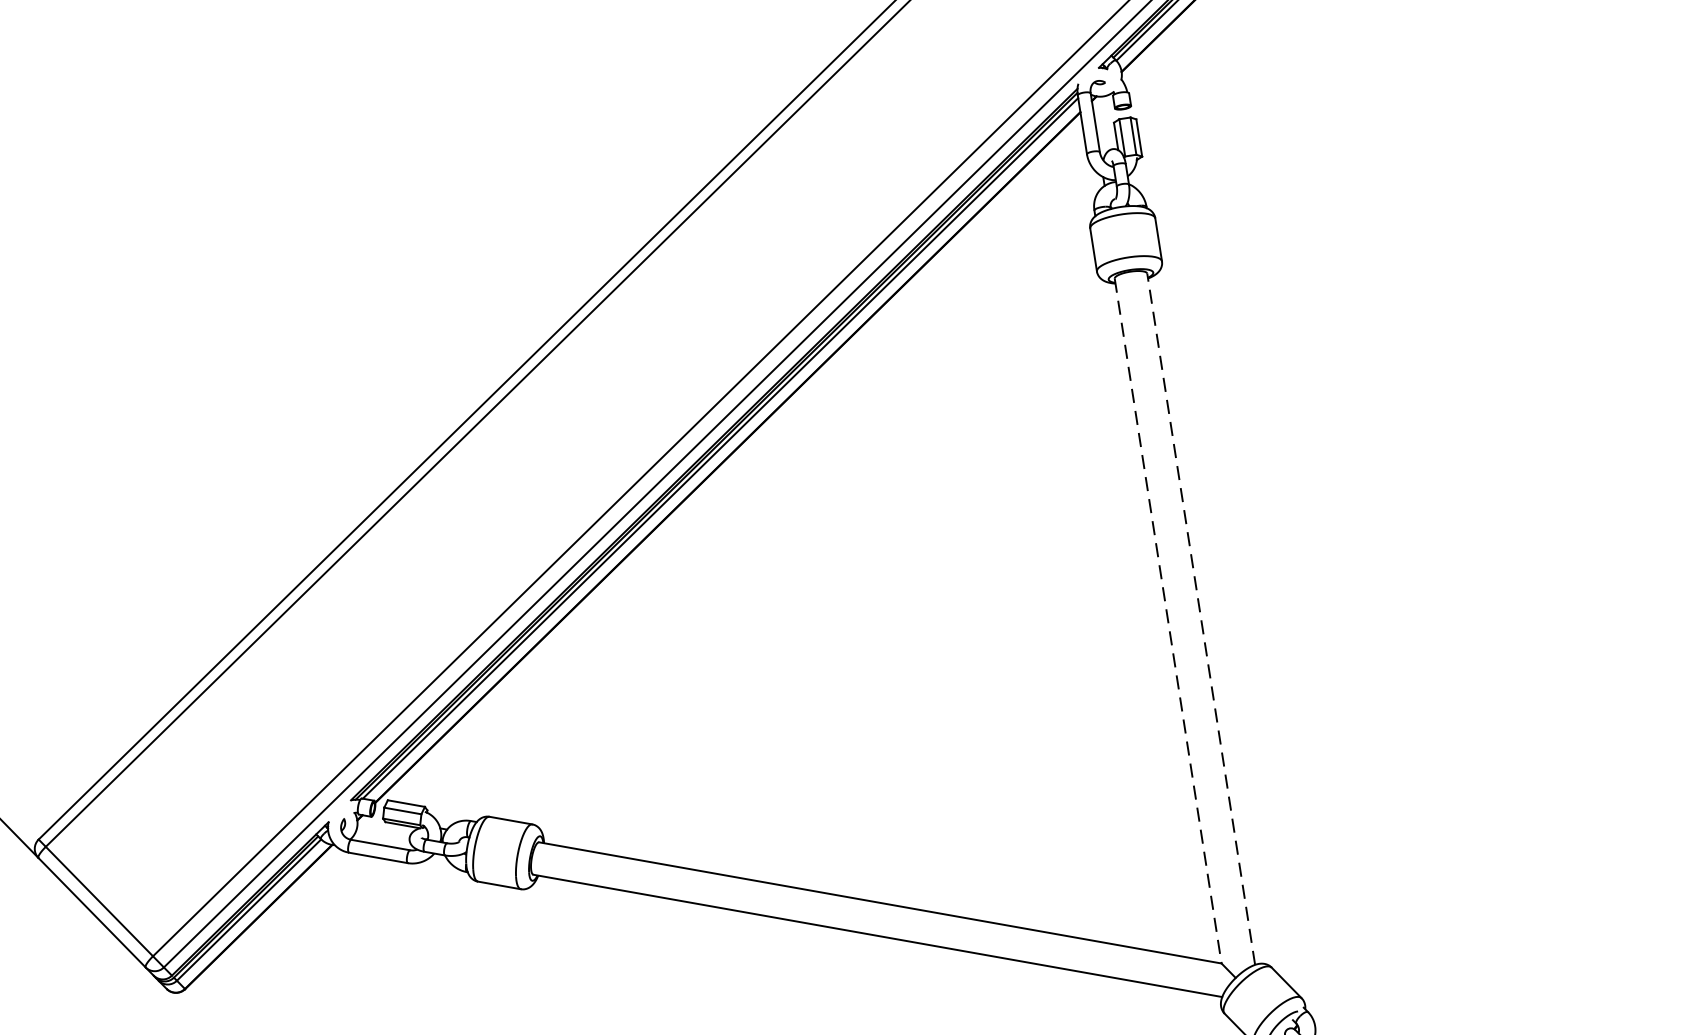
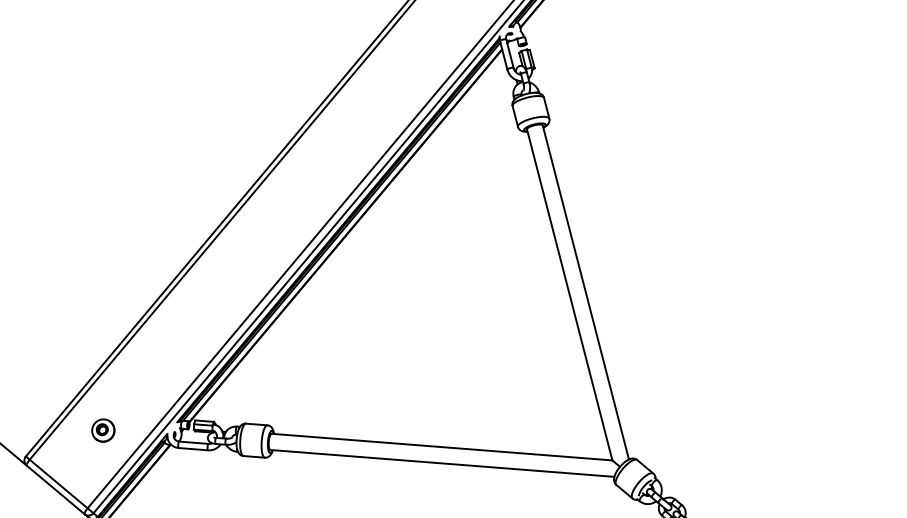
line: (1200, 619) -> (585, 292), dashed -> solid
line: (1167, 620) -> (569, 294), dashed -> solid
part: (200, 802) -> (103, 430), added

